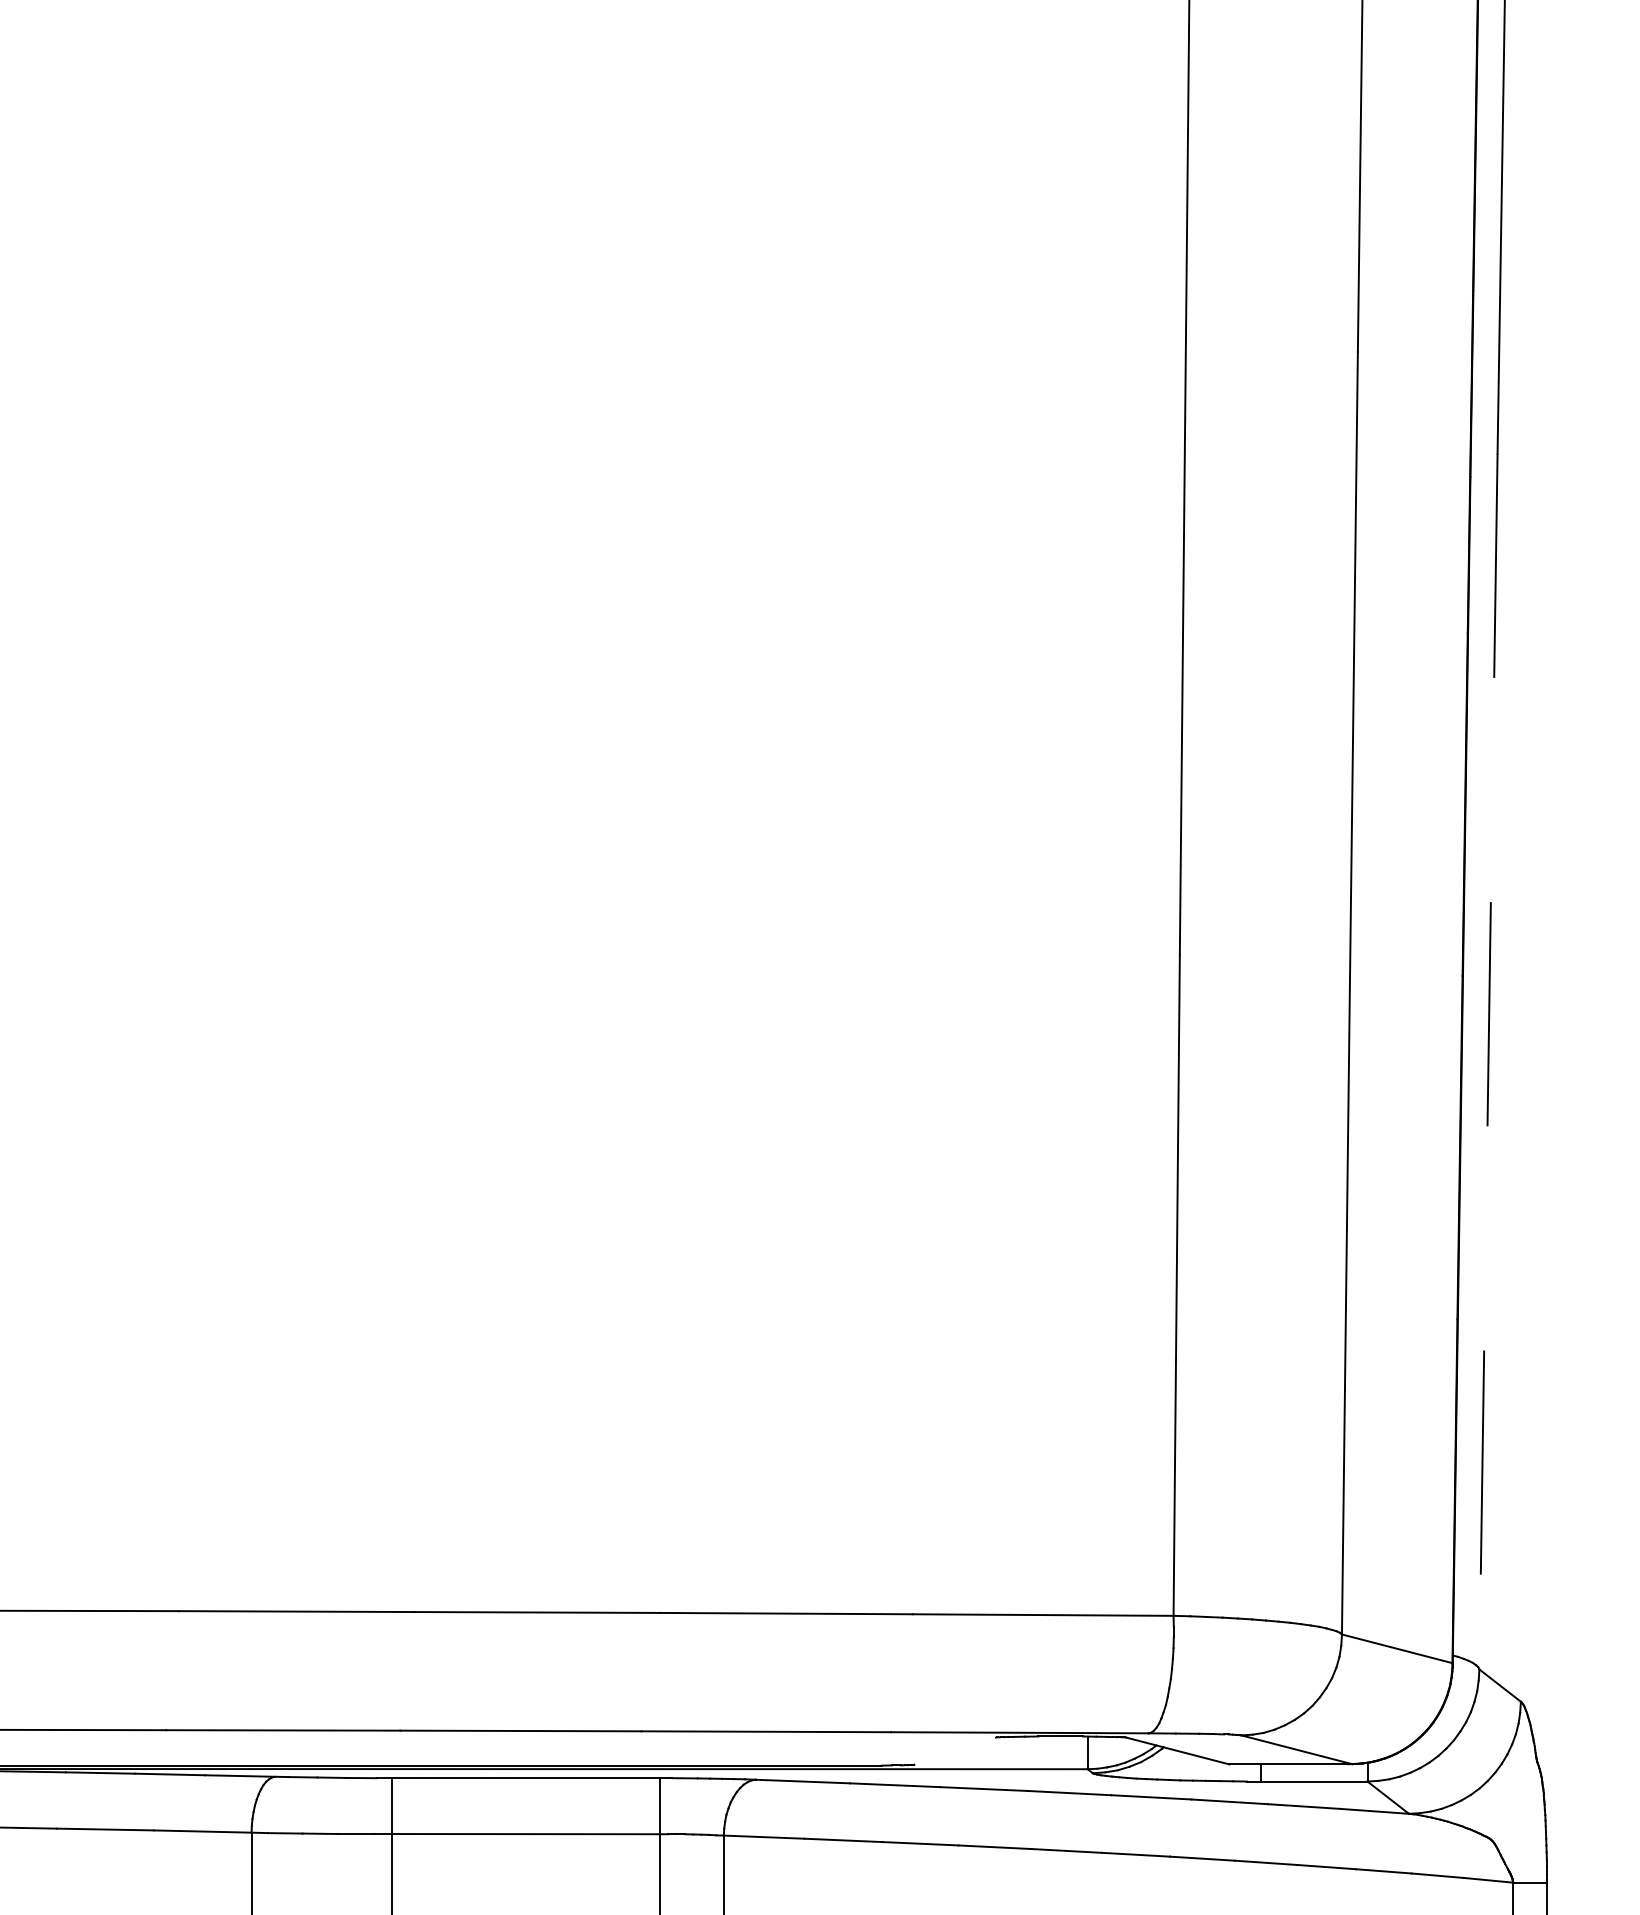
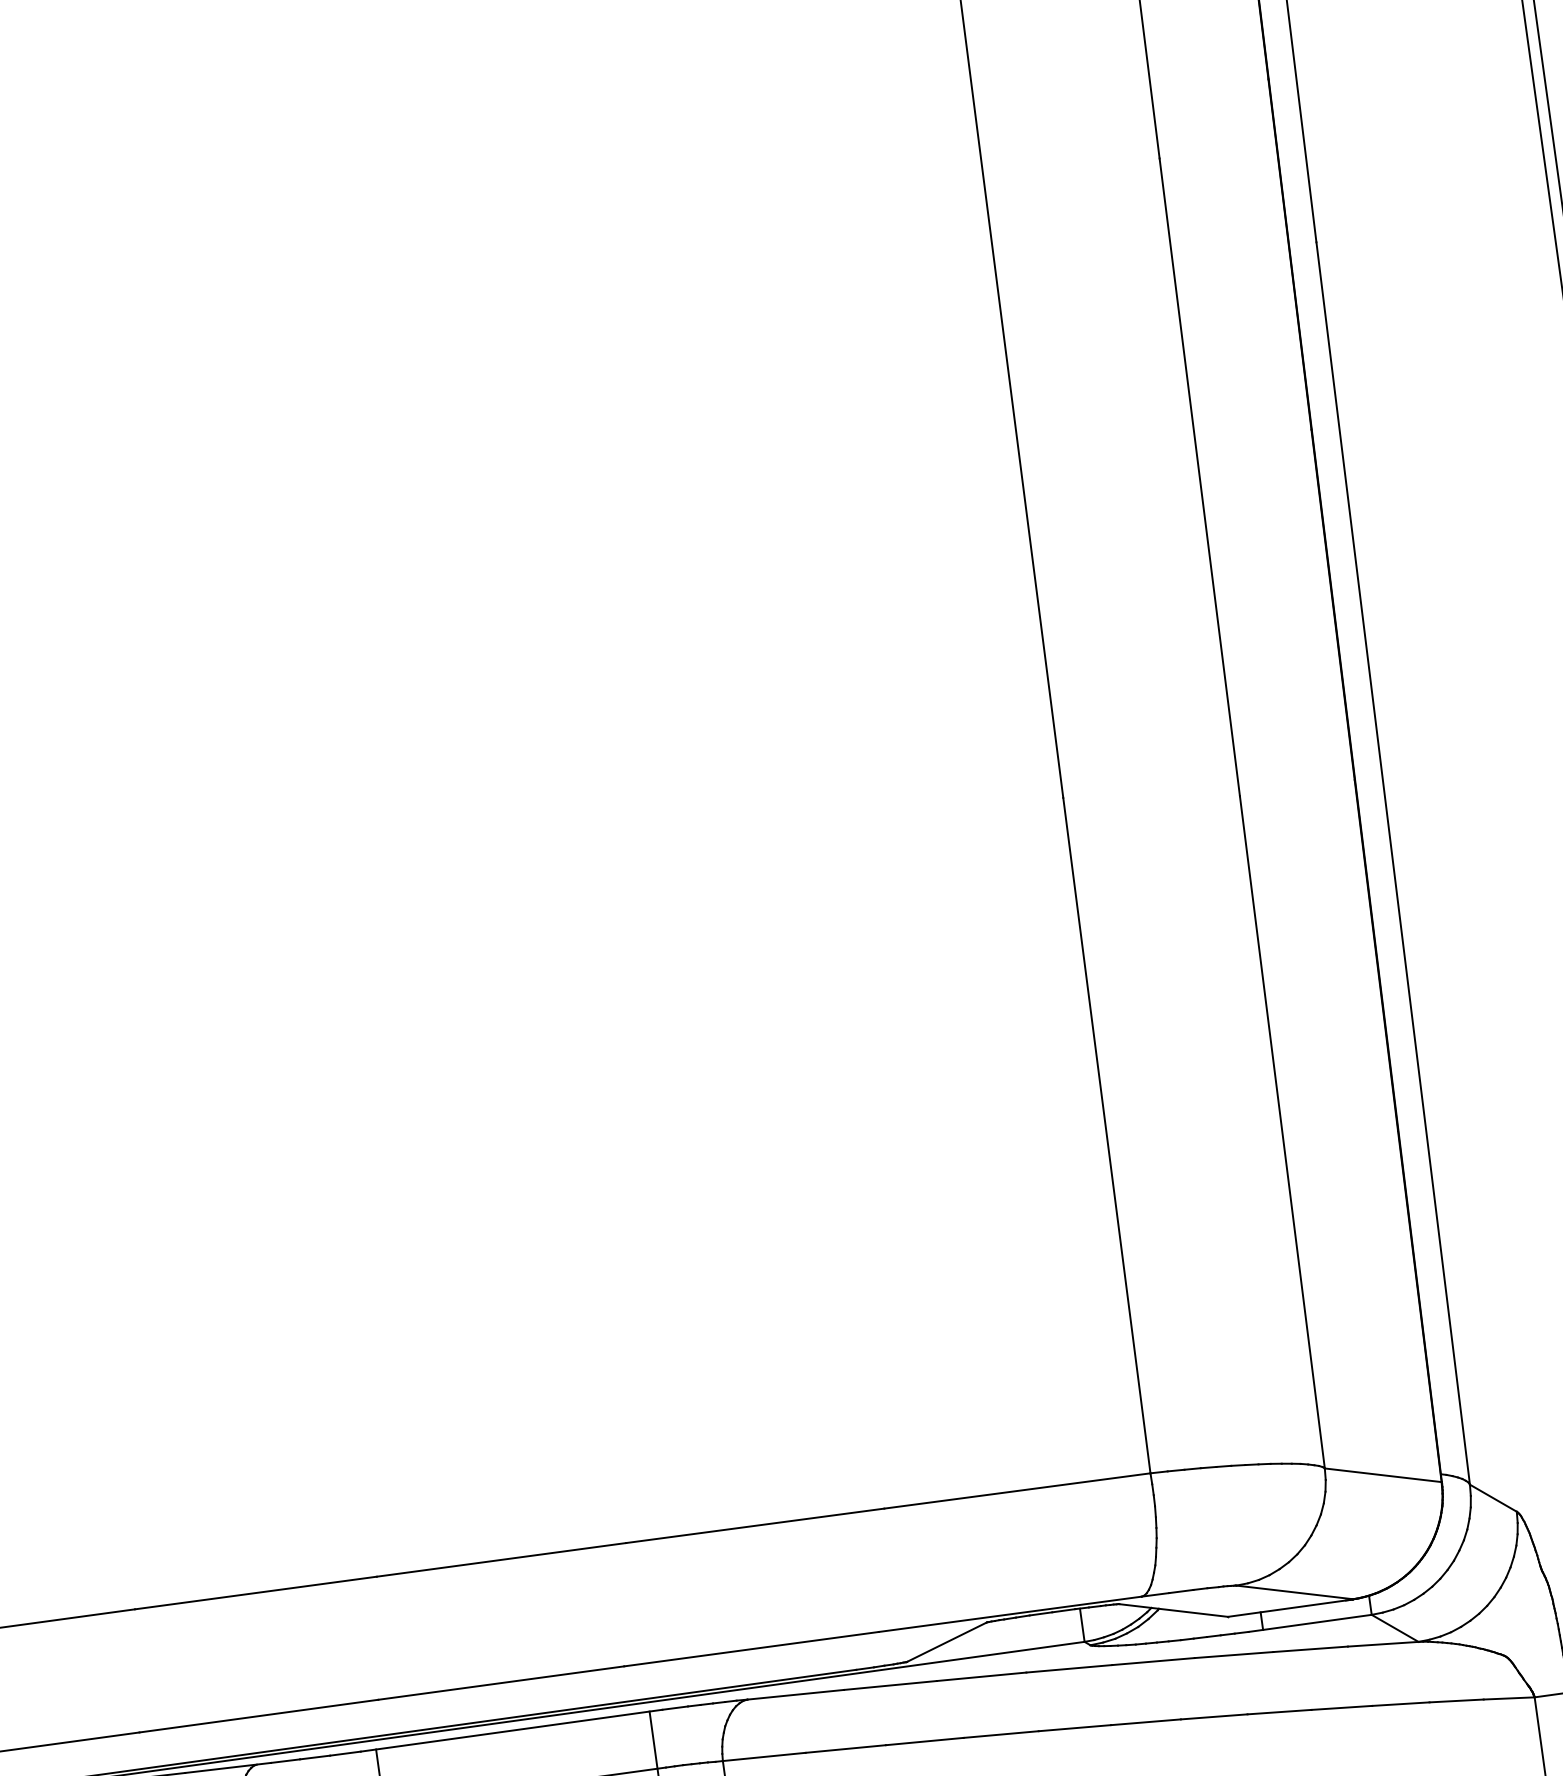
line: (1488, 1061) -> (1393, 863), dashed -> solid
line: (954, 1750) -> (946, 1641), added

